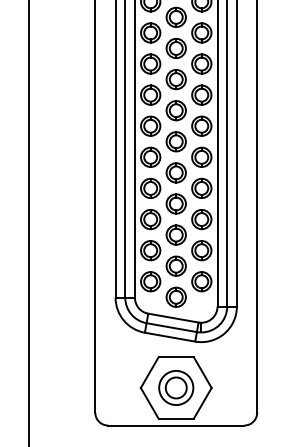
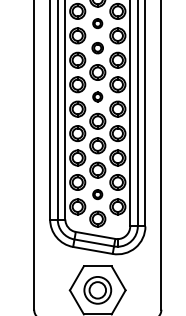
part: (175, 48) -> (97, 23), size x0.6
part: (175, 79) -> (97, 47), size x0.7
part: (175, 141) -> (97, 96), size x0.6
part: (175, 265) -> (97, 194), size x0.6

